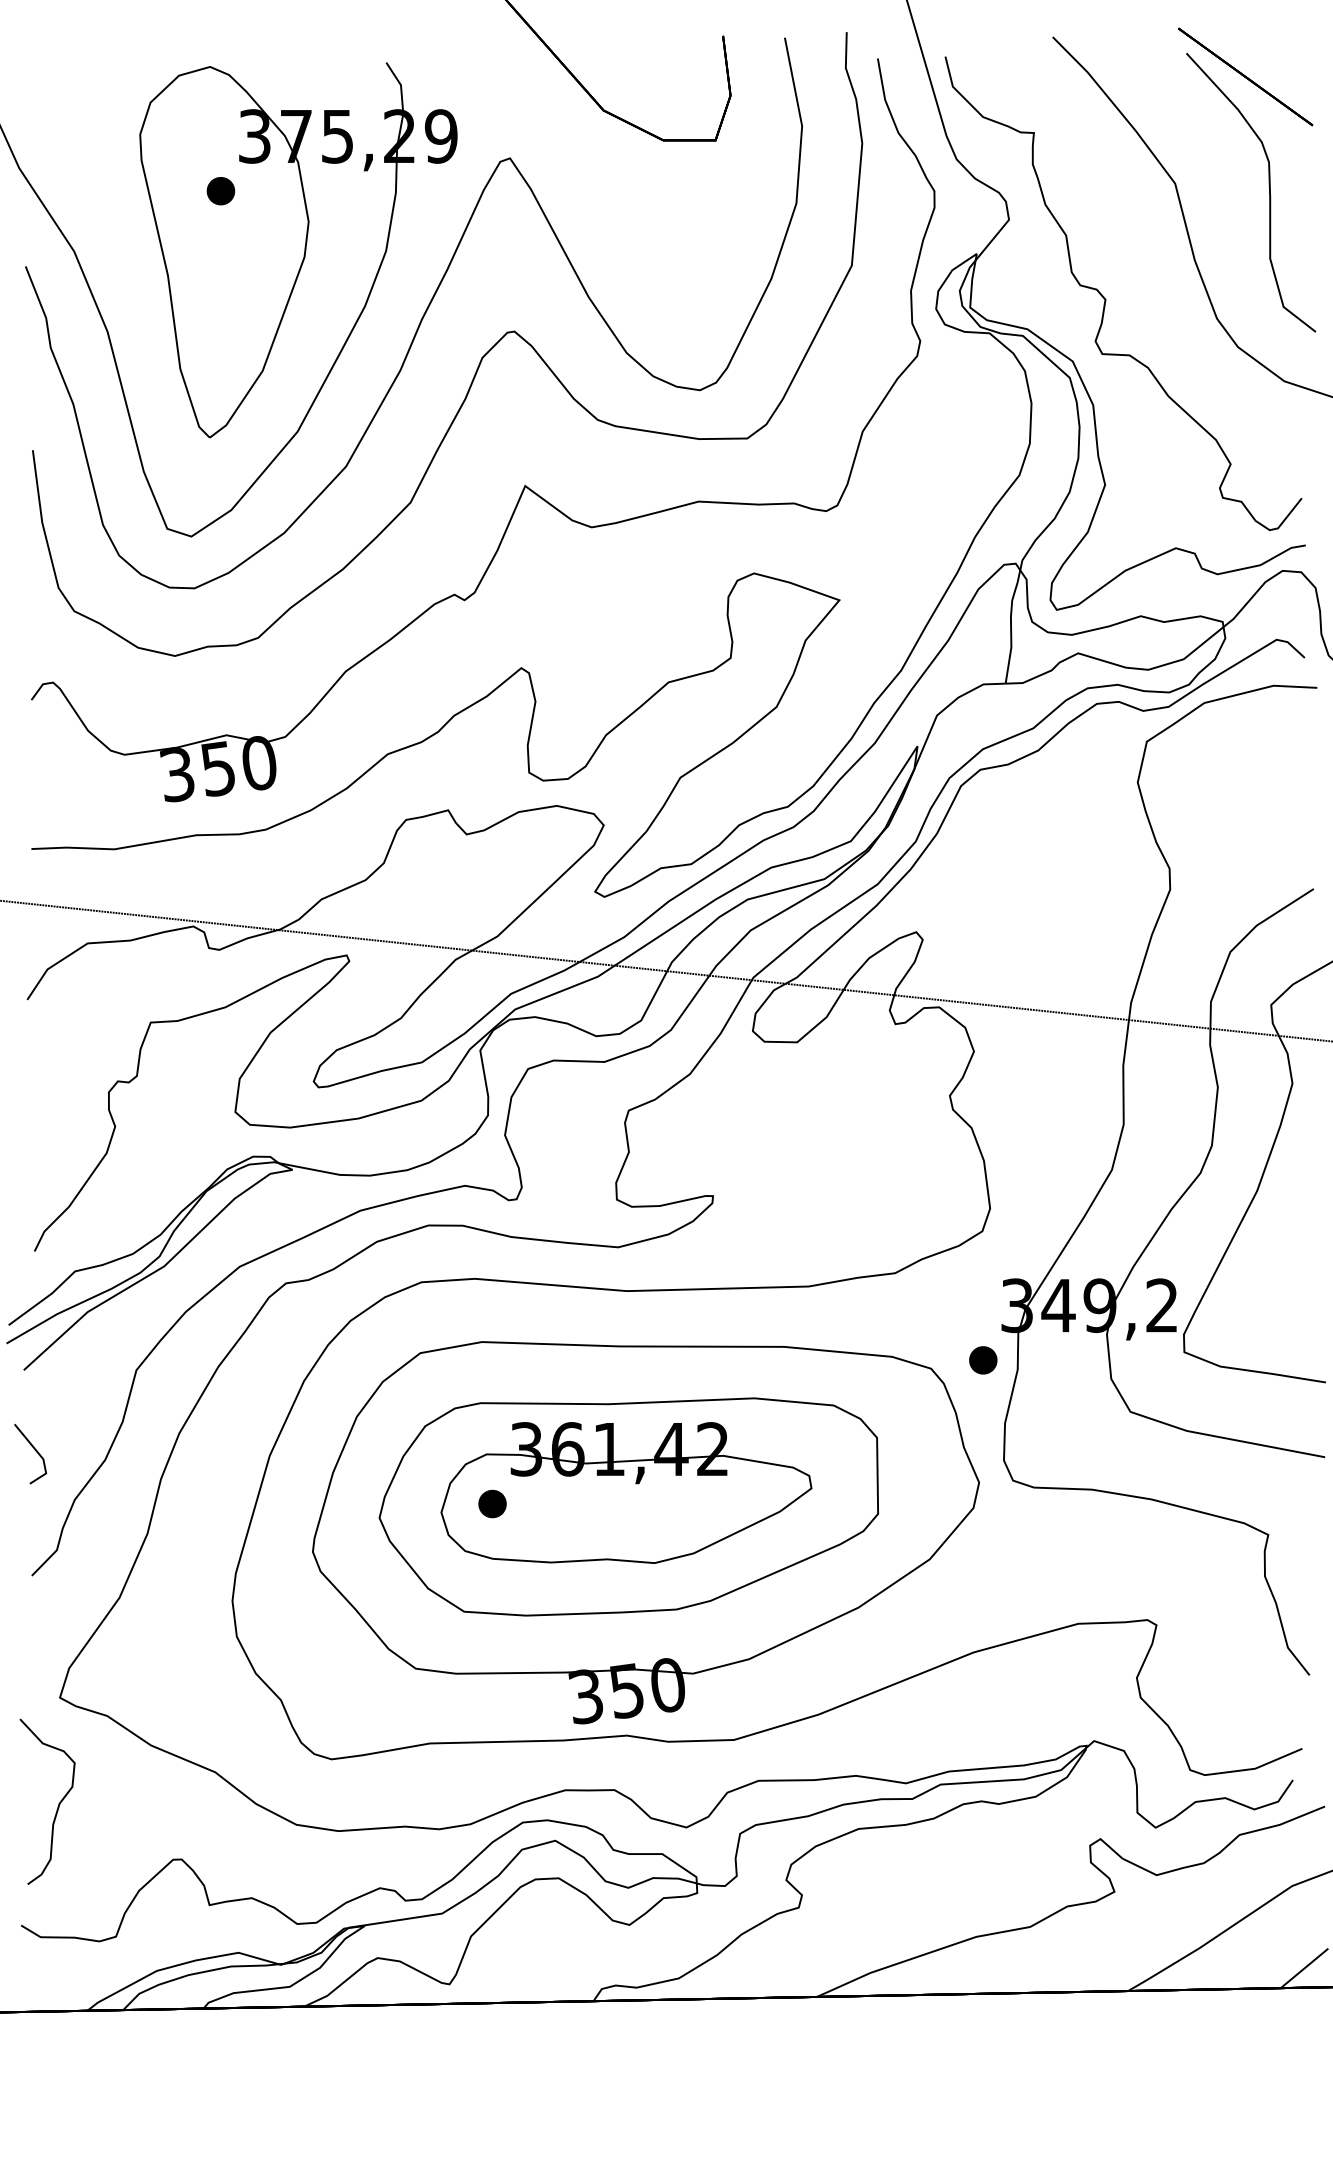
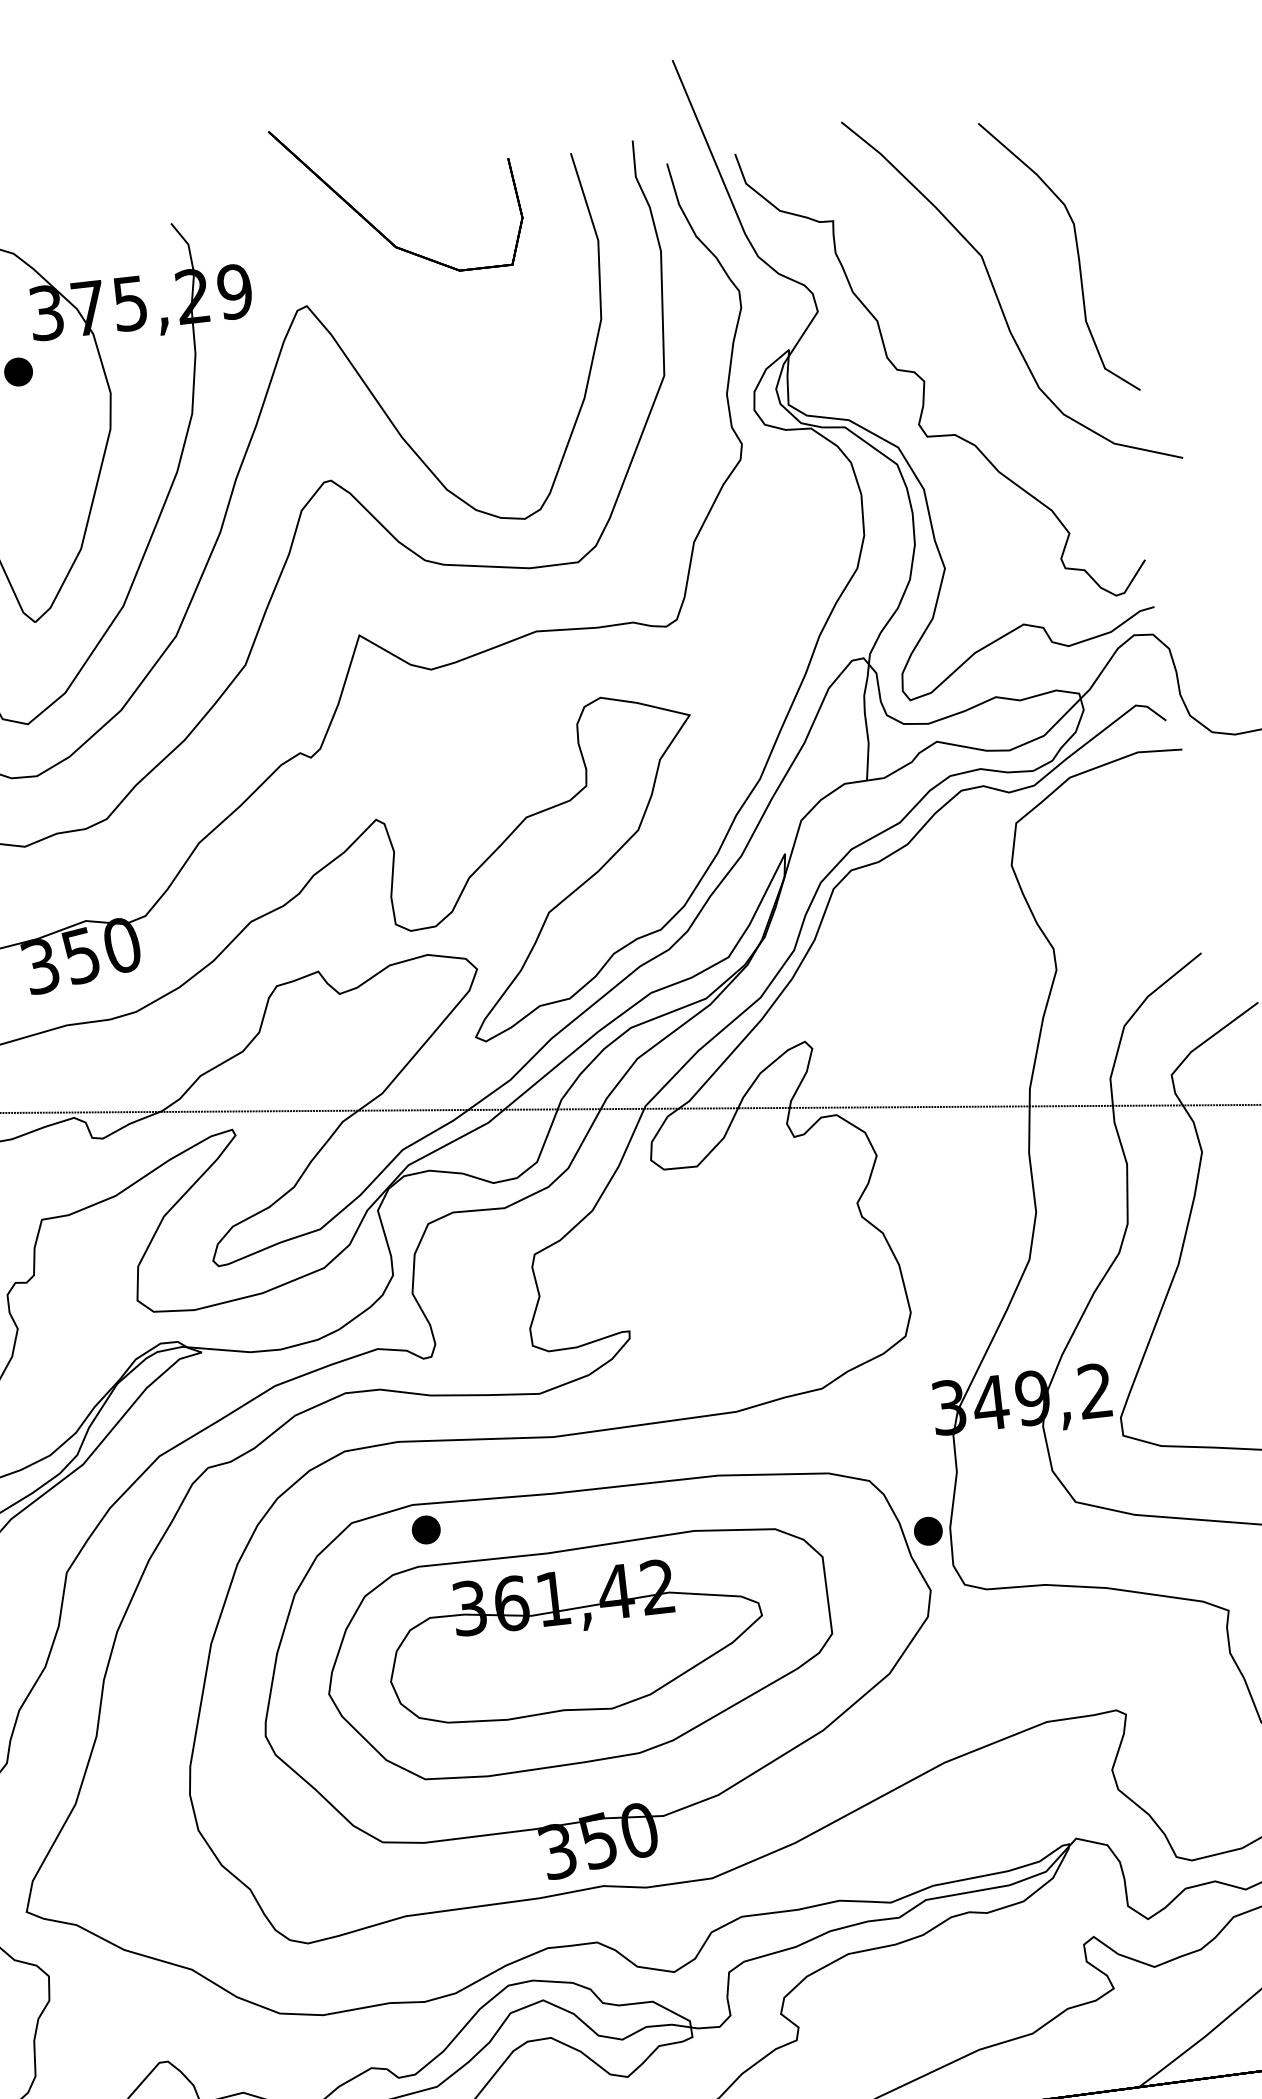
line: (1245, 76) -> (1040, 140), removed
part: (983, 1360) -> (928, 1531), moved
part: (492, 1503) -> (426, 1529), moved

